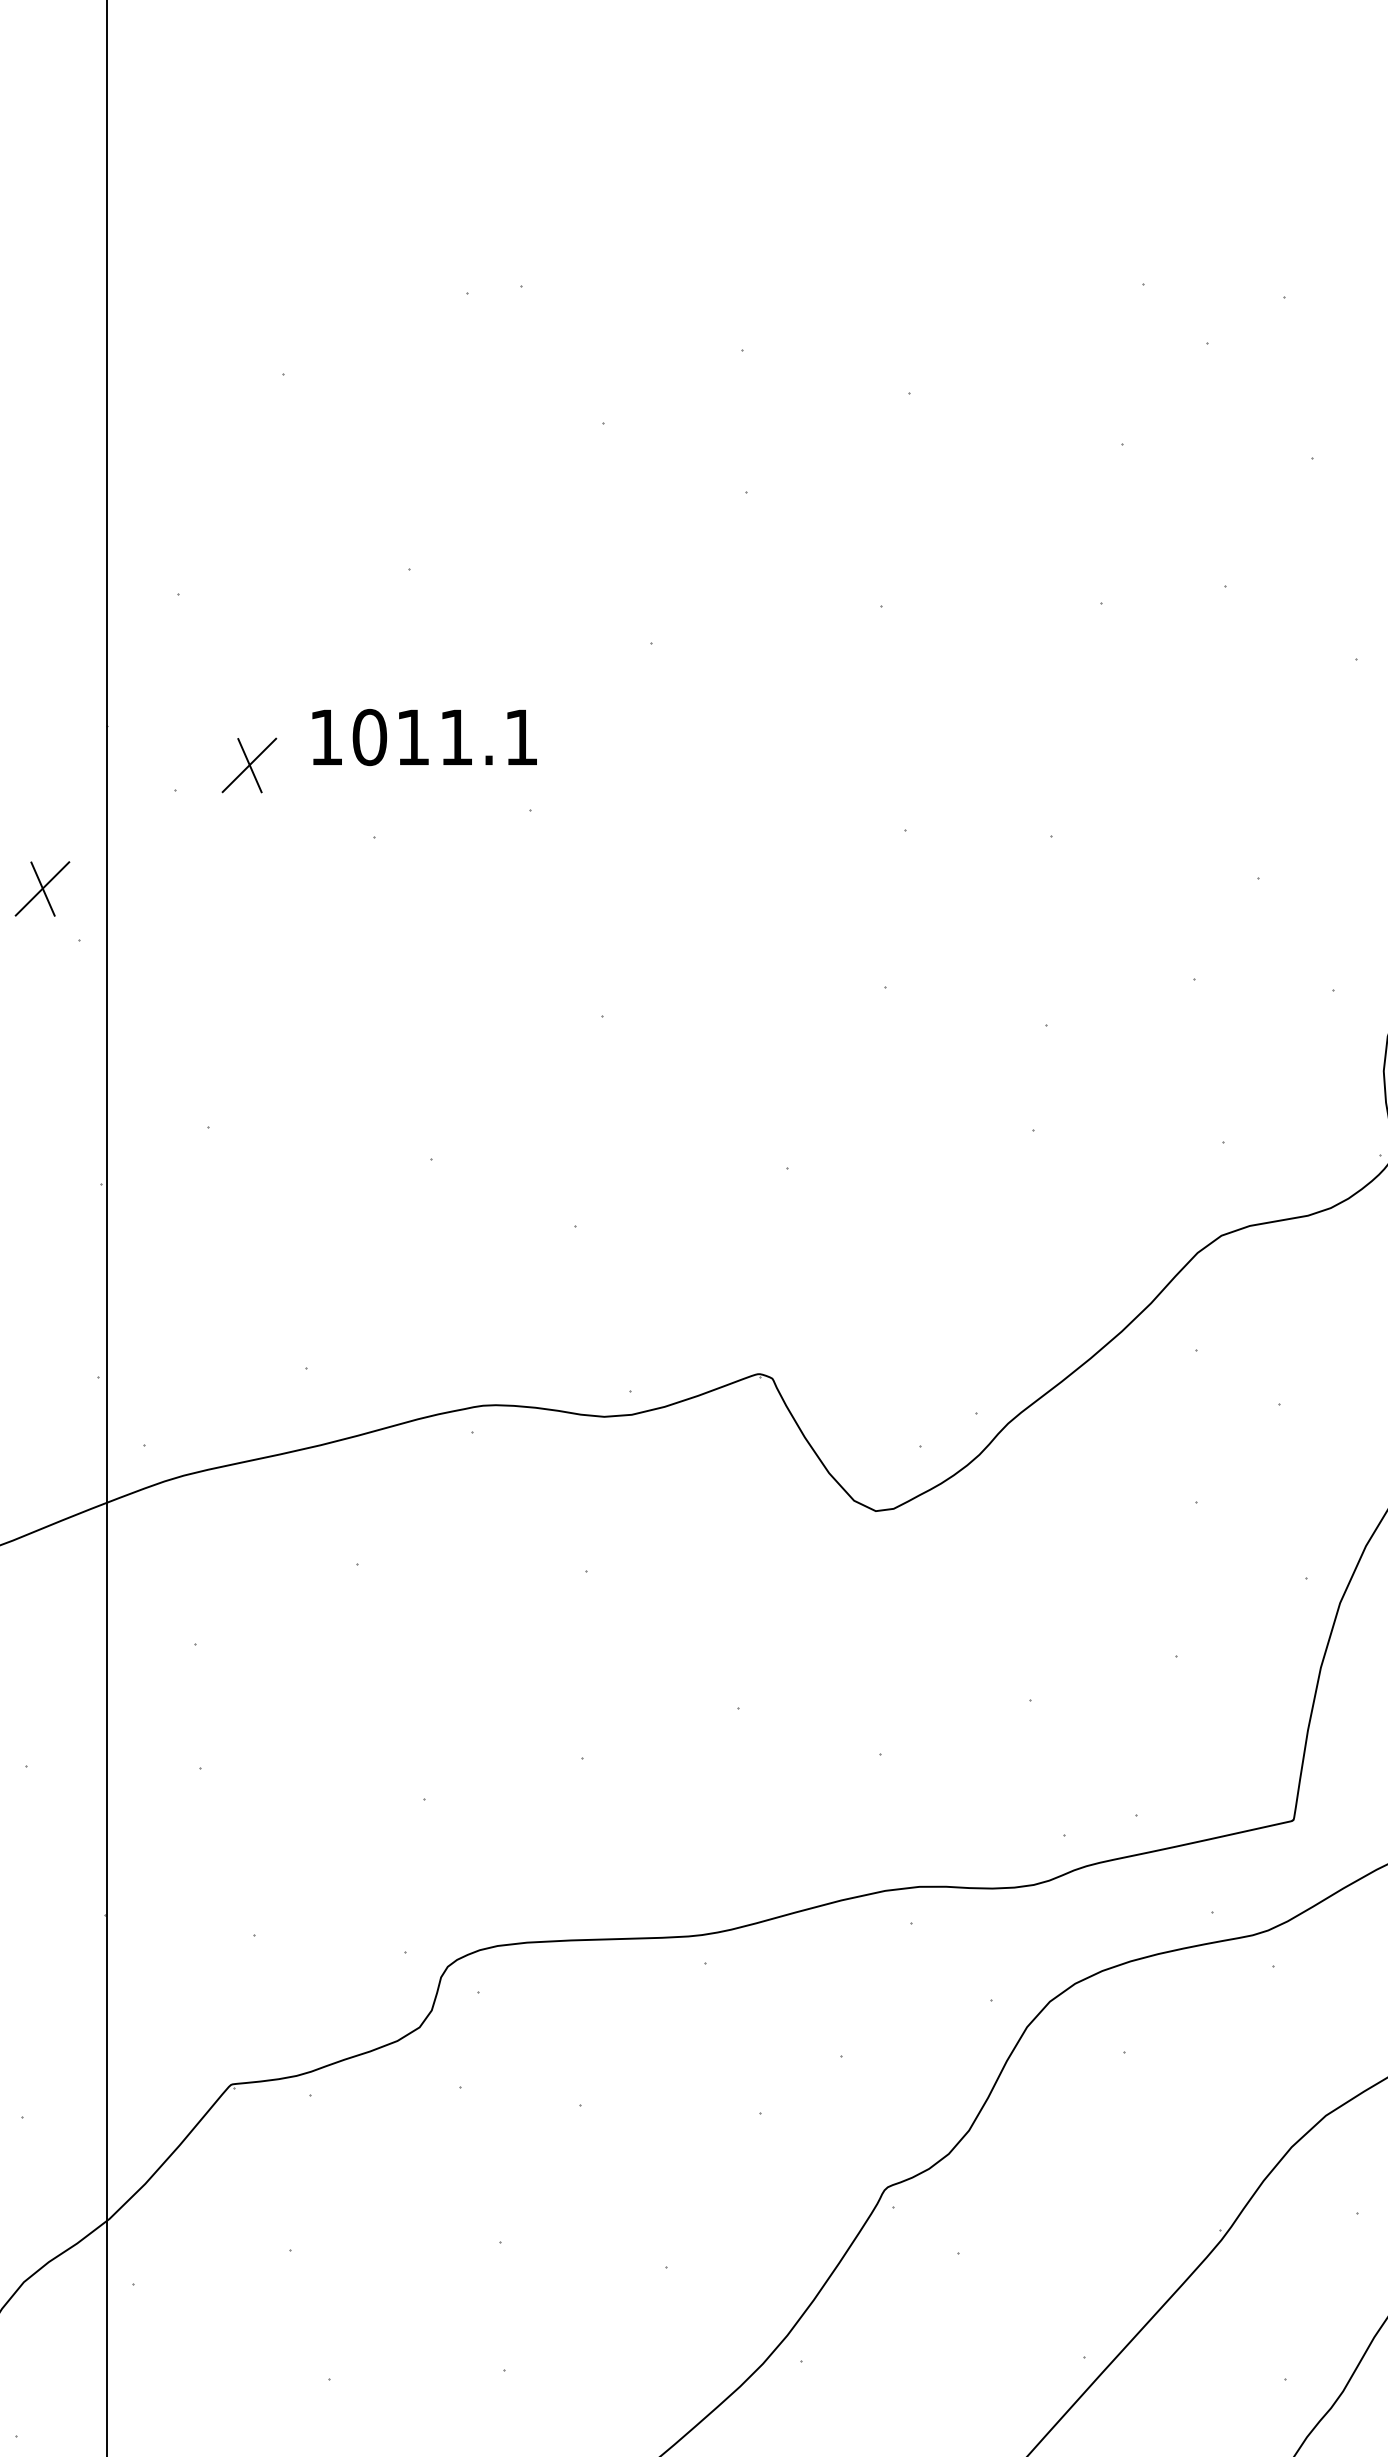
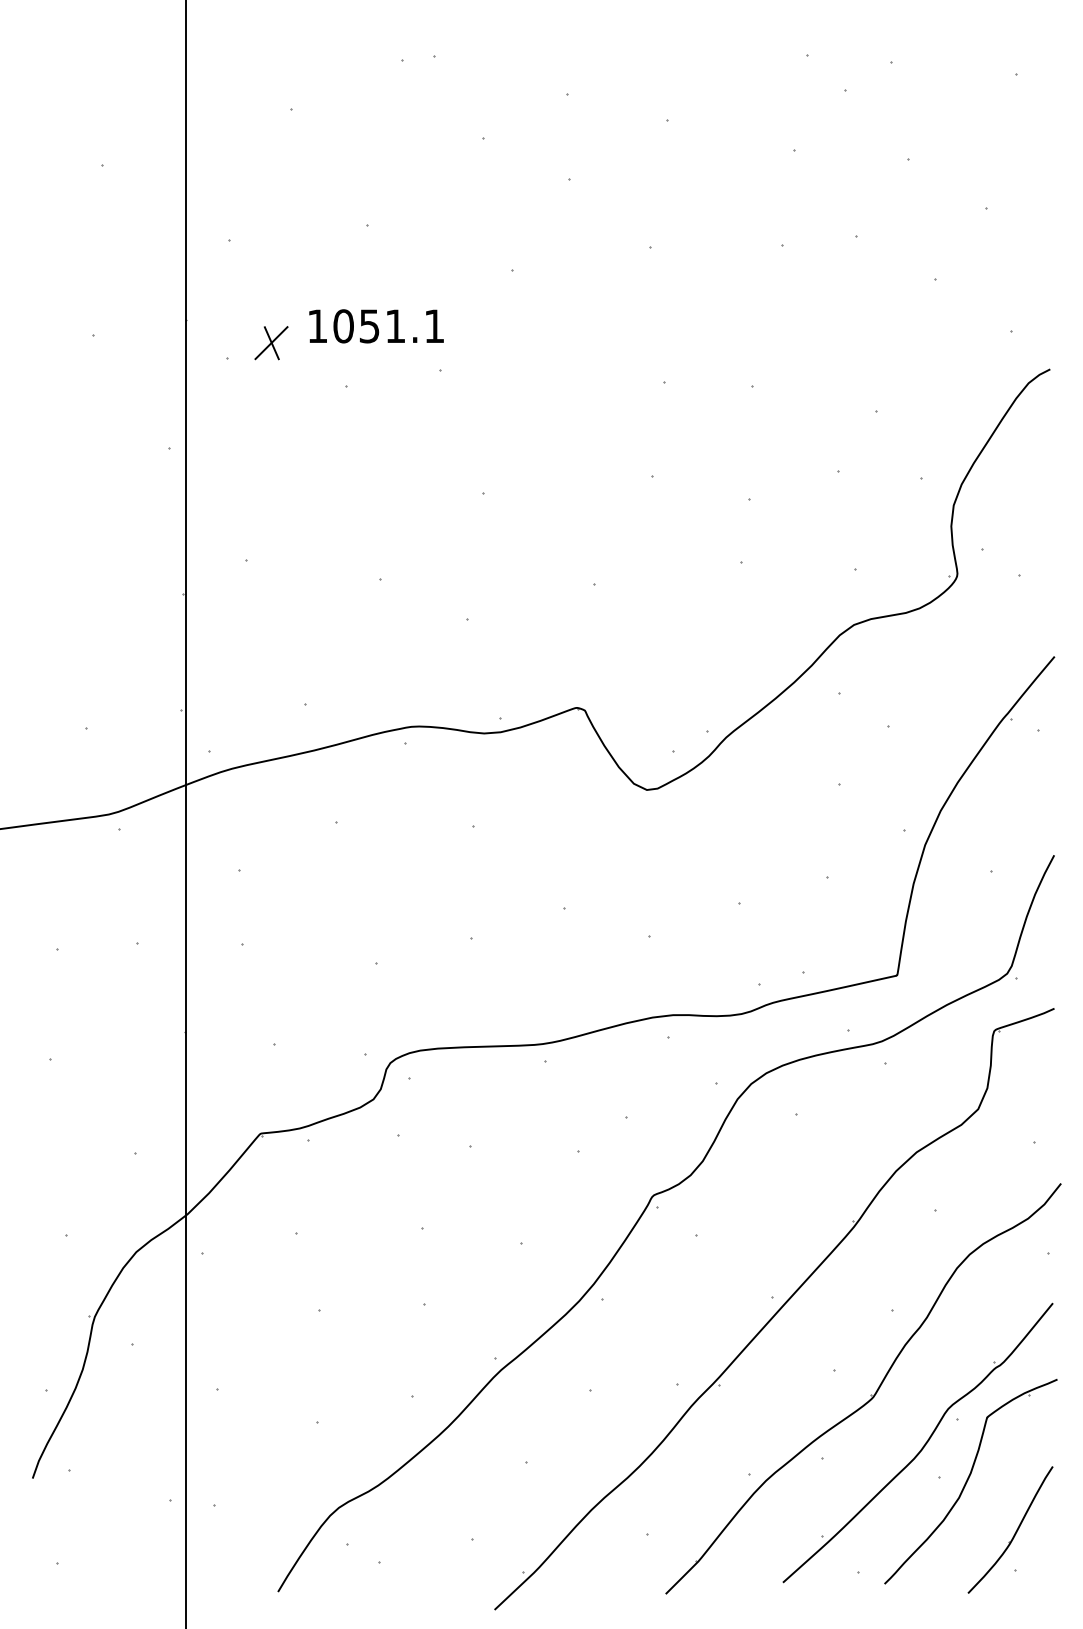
text: (412, 737) -> (369, 326), 1011.1 -> 1051.1
part: (42, 889) -> (147, 417), removed

